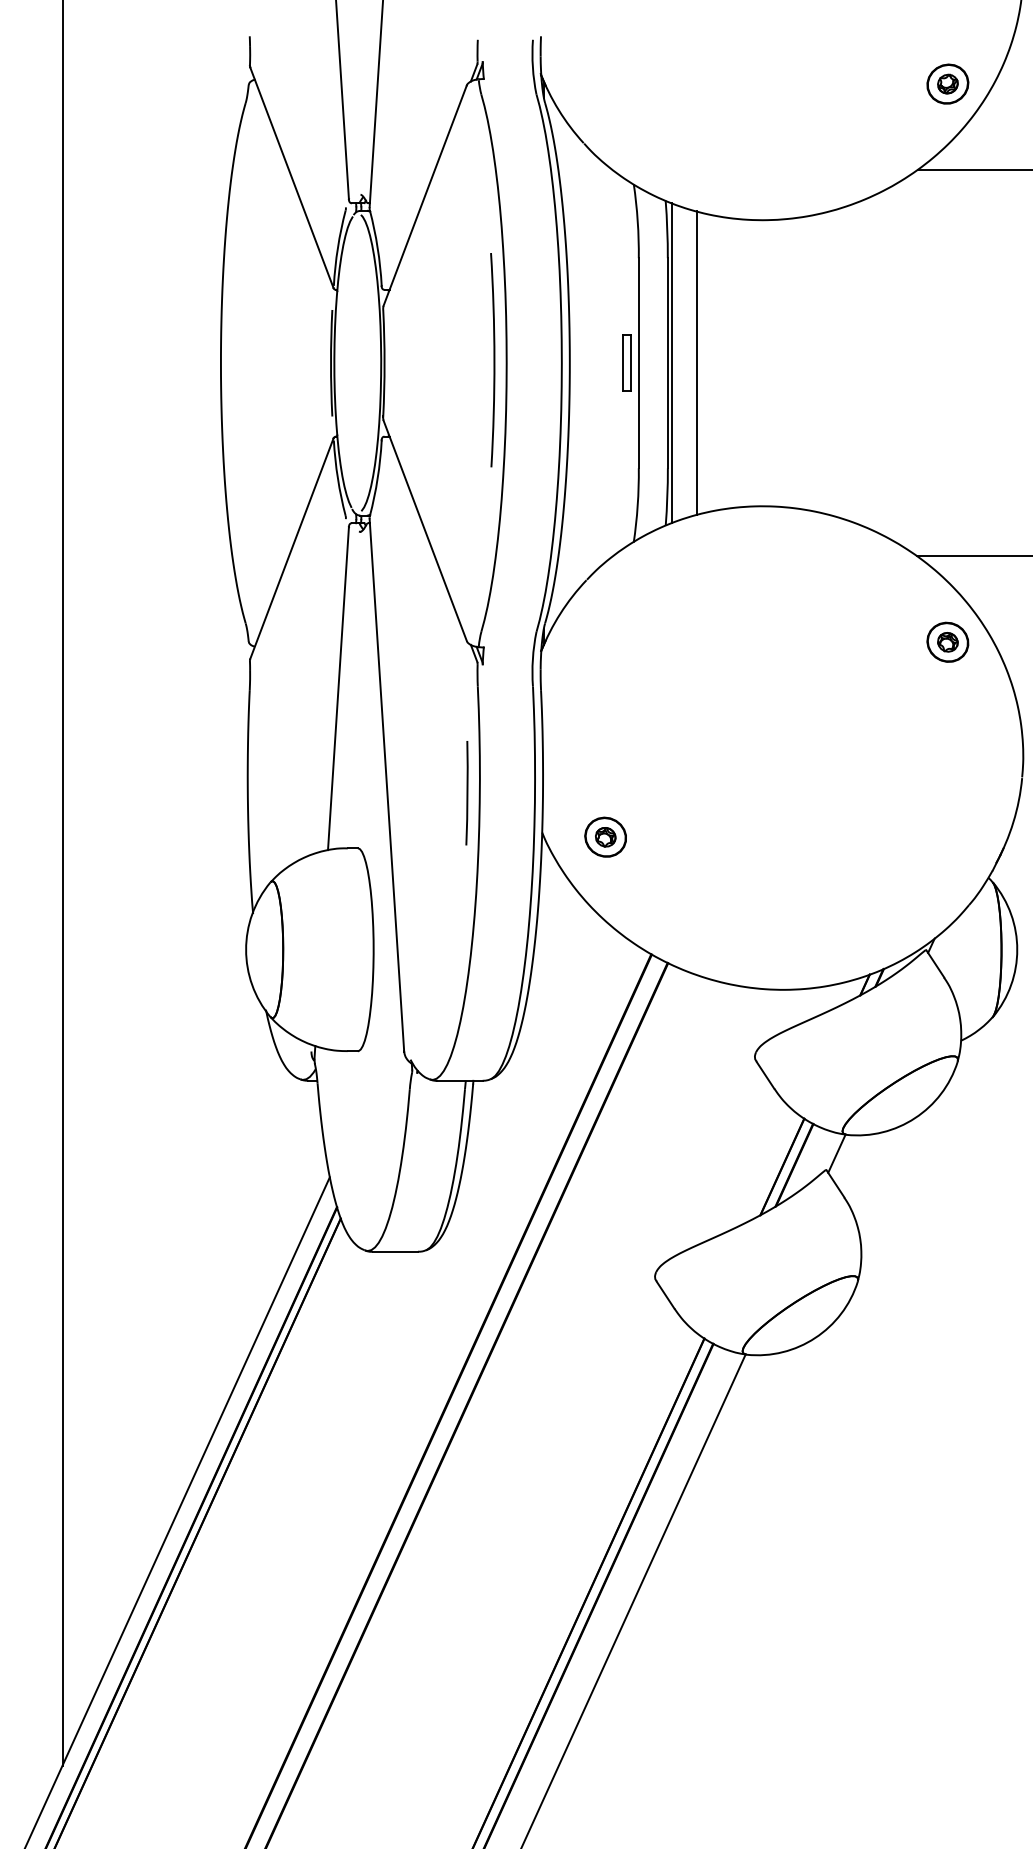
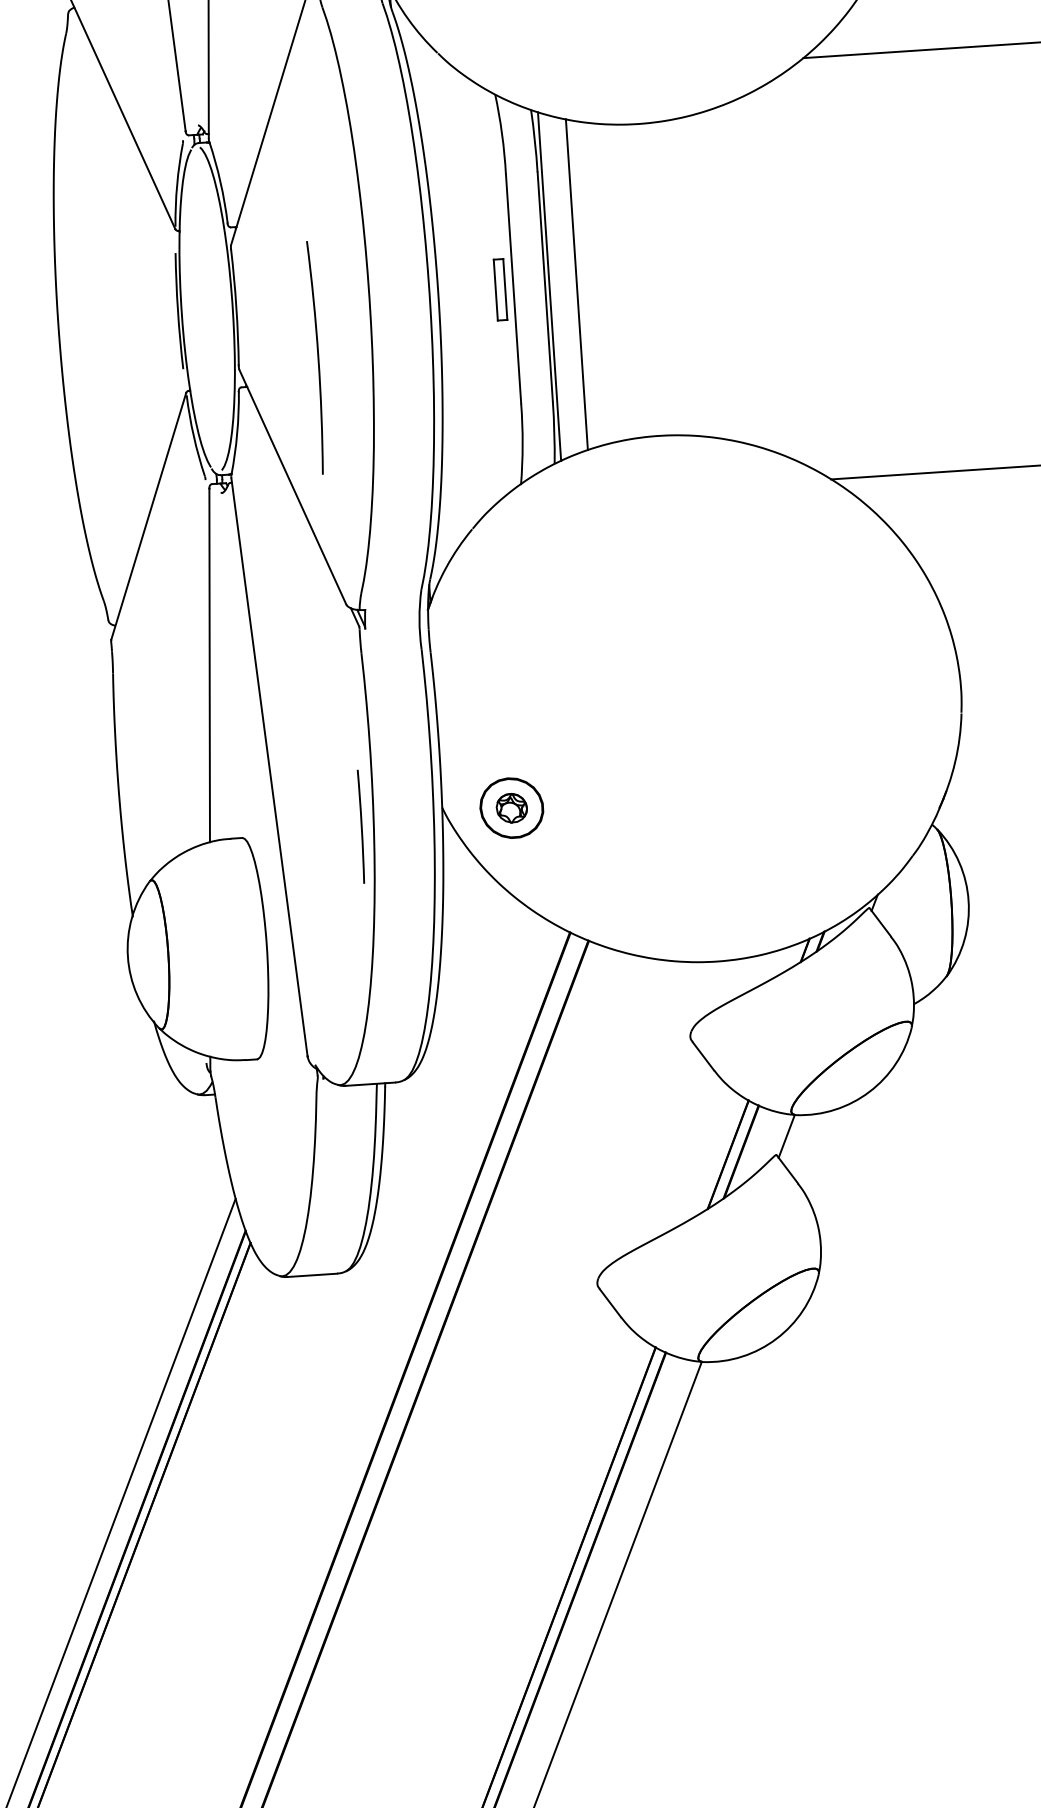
arc: (493, 360) -> (317, 358), moved
part: (947, 641) -> (870, 569), removed
line: (466, 793) -> (360, 827), moved
part: (605, 836) -> (511, 807), size x1.4

